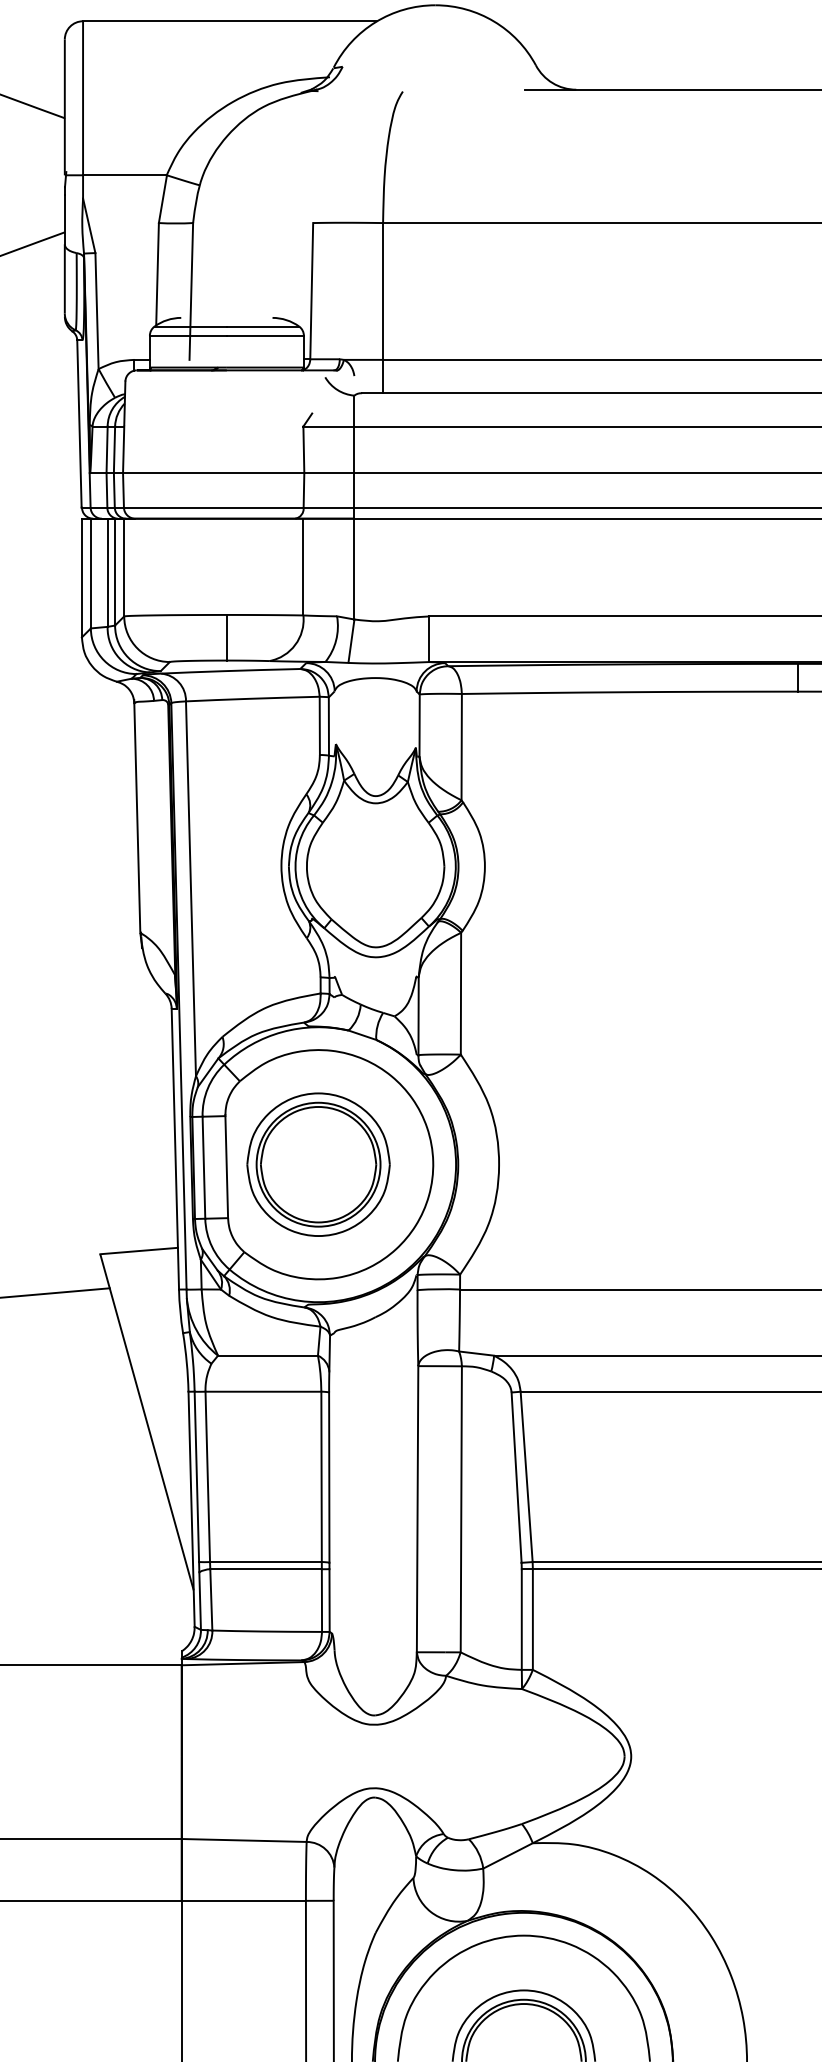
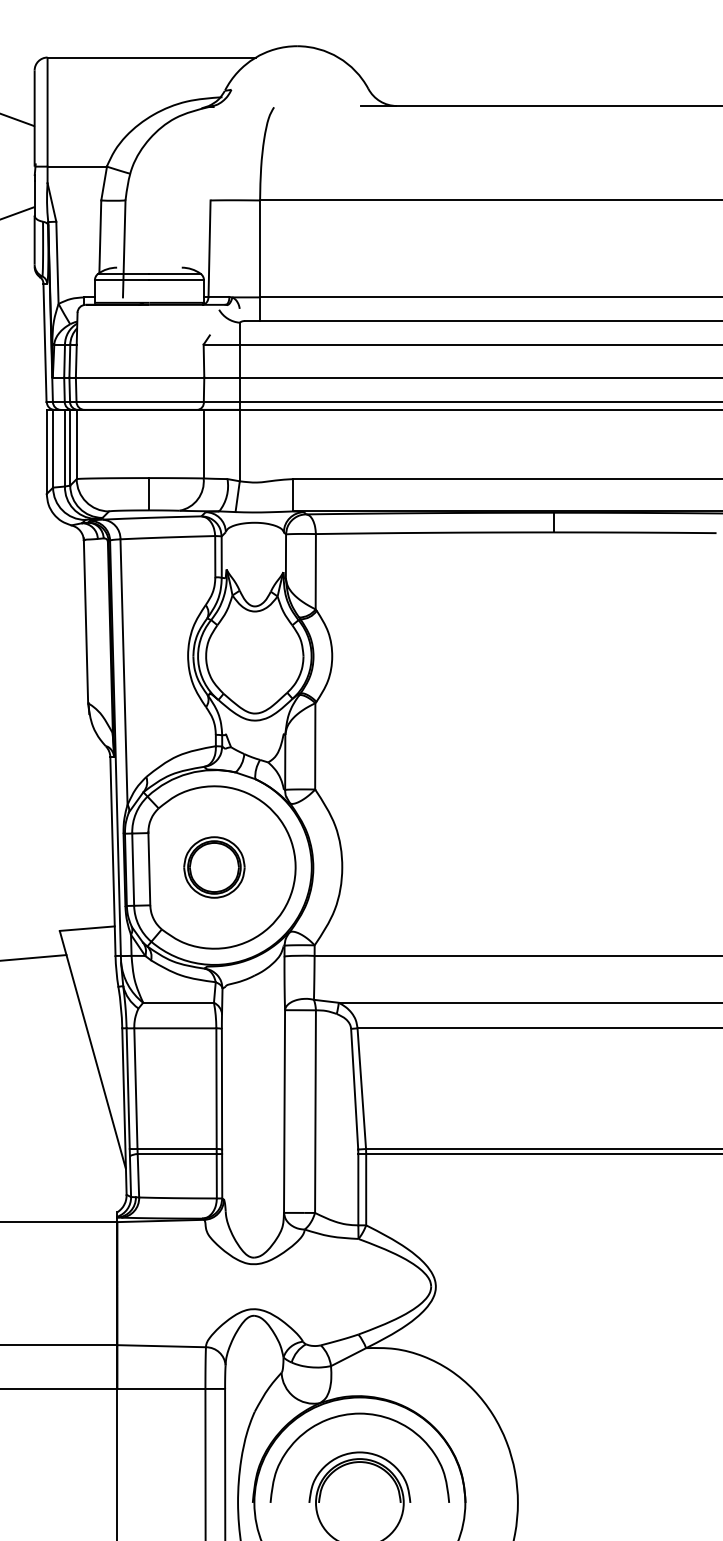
part: (318, 1164) -> (214, 867), size x0.6

